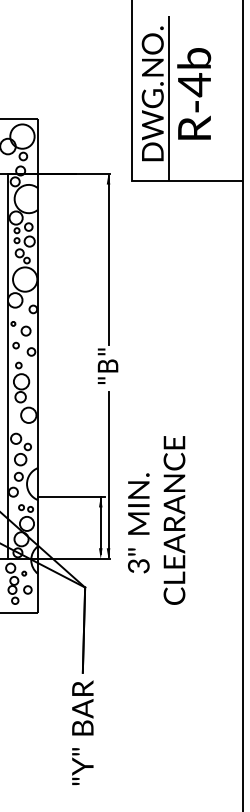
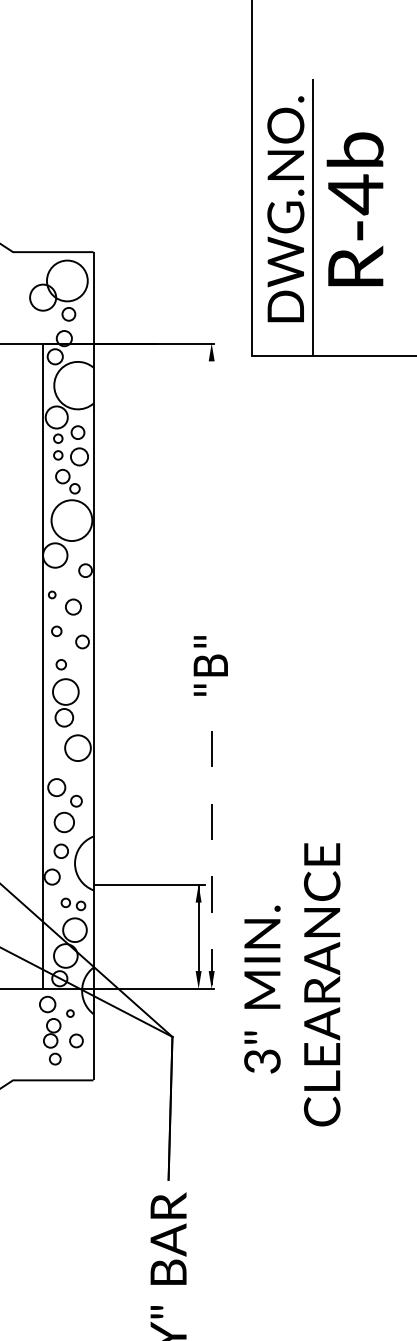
line: (108, 260) -> (211, 488), removed
line: (108, 474) -> (211, 847), solid -> dashed
text: (156, 520) -> (292, 984), moved

